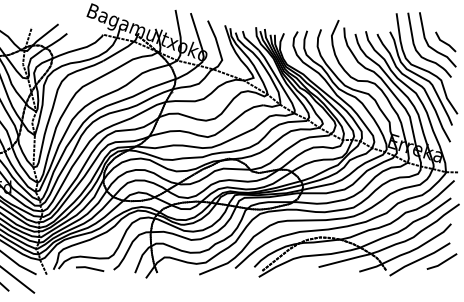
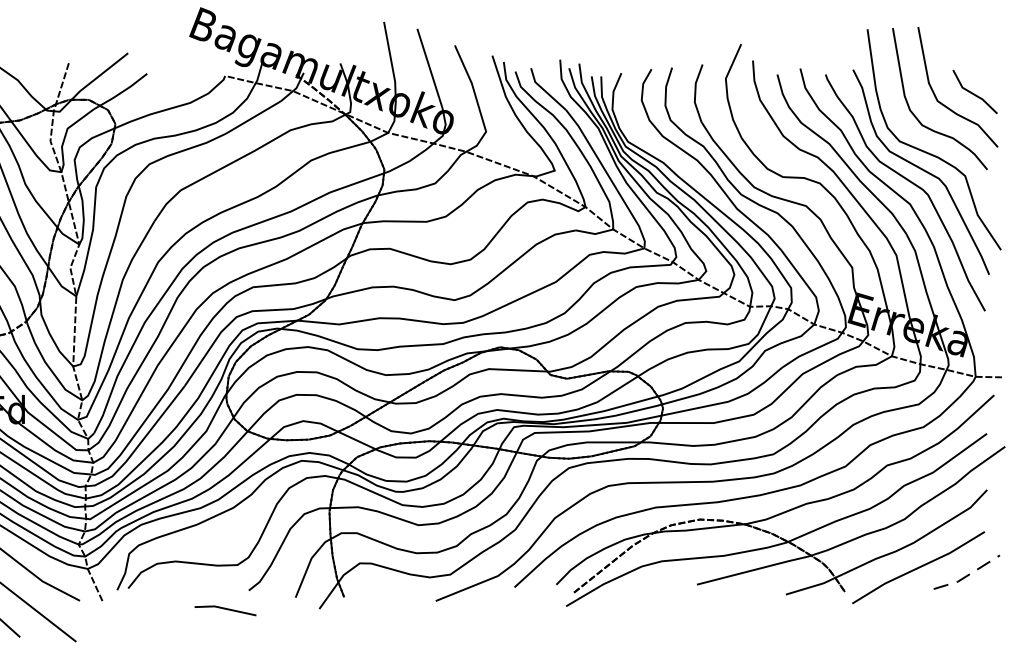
line: (442, 263) -> (967, 576), solid -> dashed
line: (90, 268) -> (226, 609), moved

